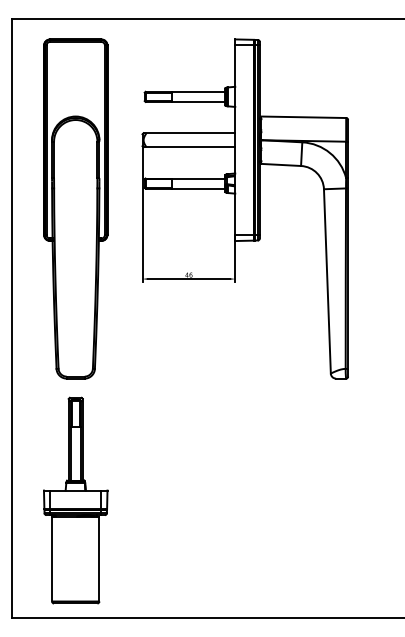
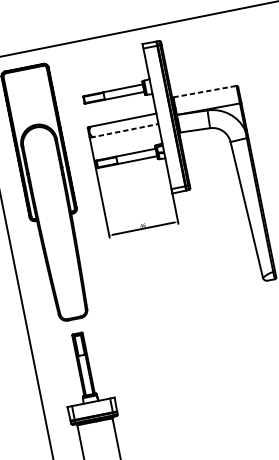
line: (304, 117) -> (205, 91), solid -> dashed
line: (189, 147) -> (124, 130), solid -> dashed

